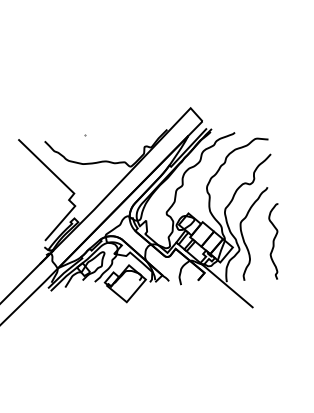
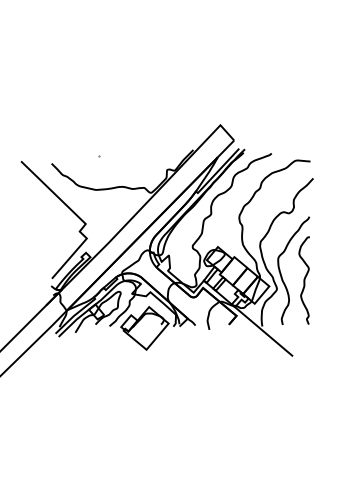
curve: (272, 241) -> (303, 280), moved

